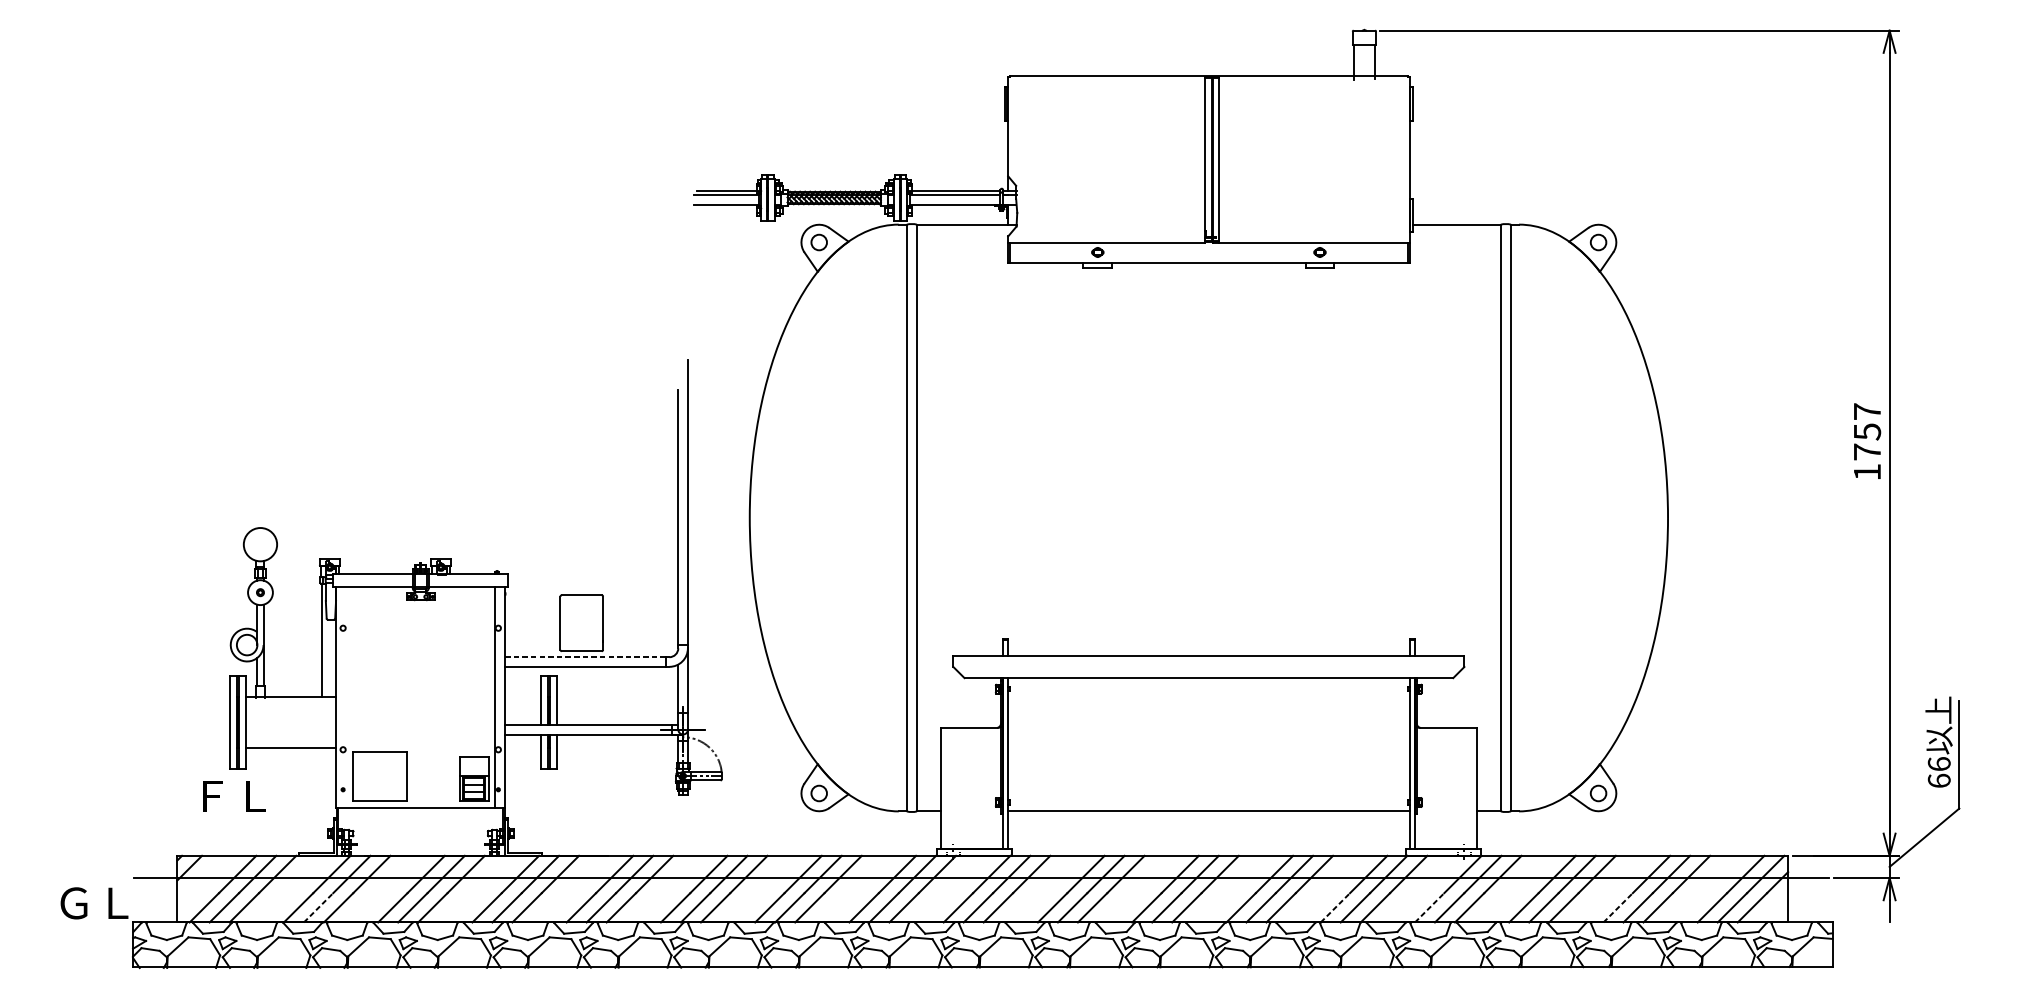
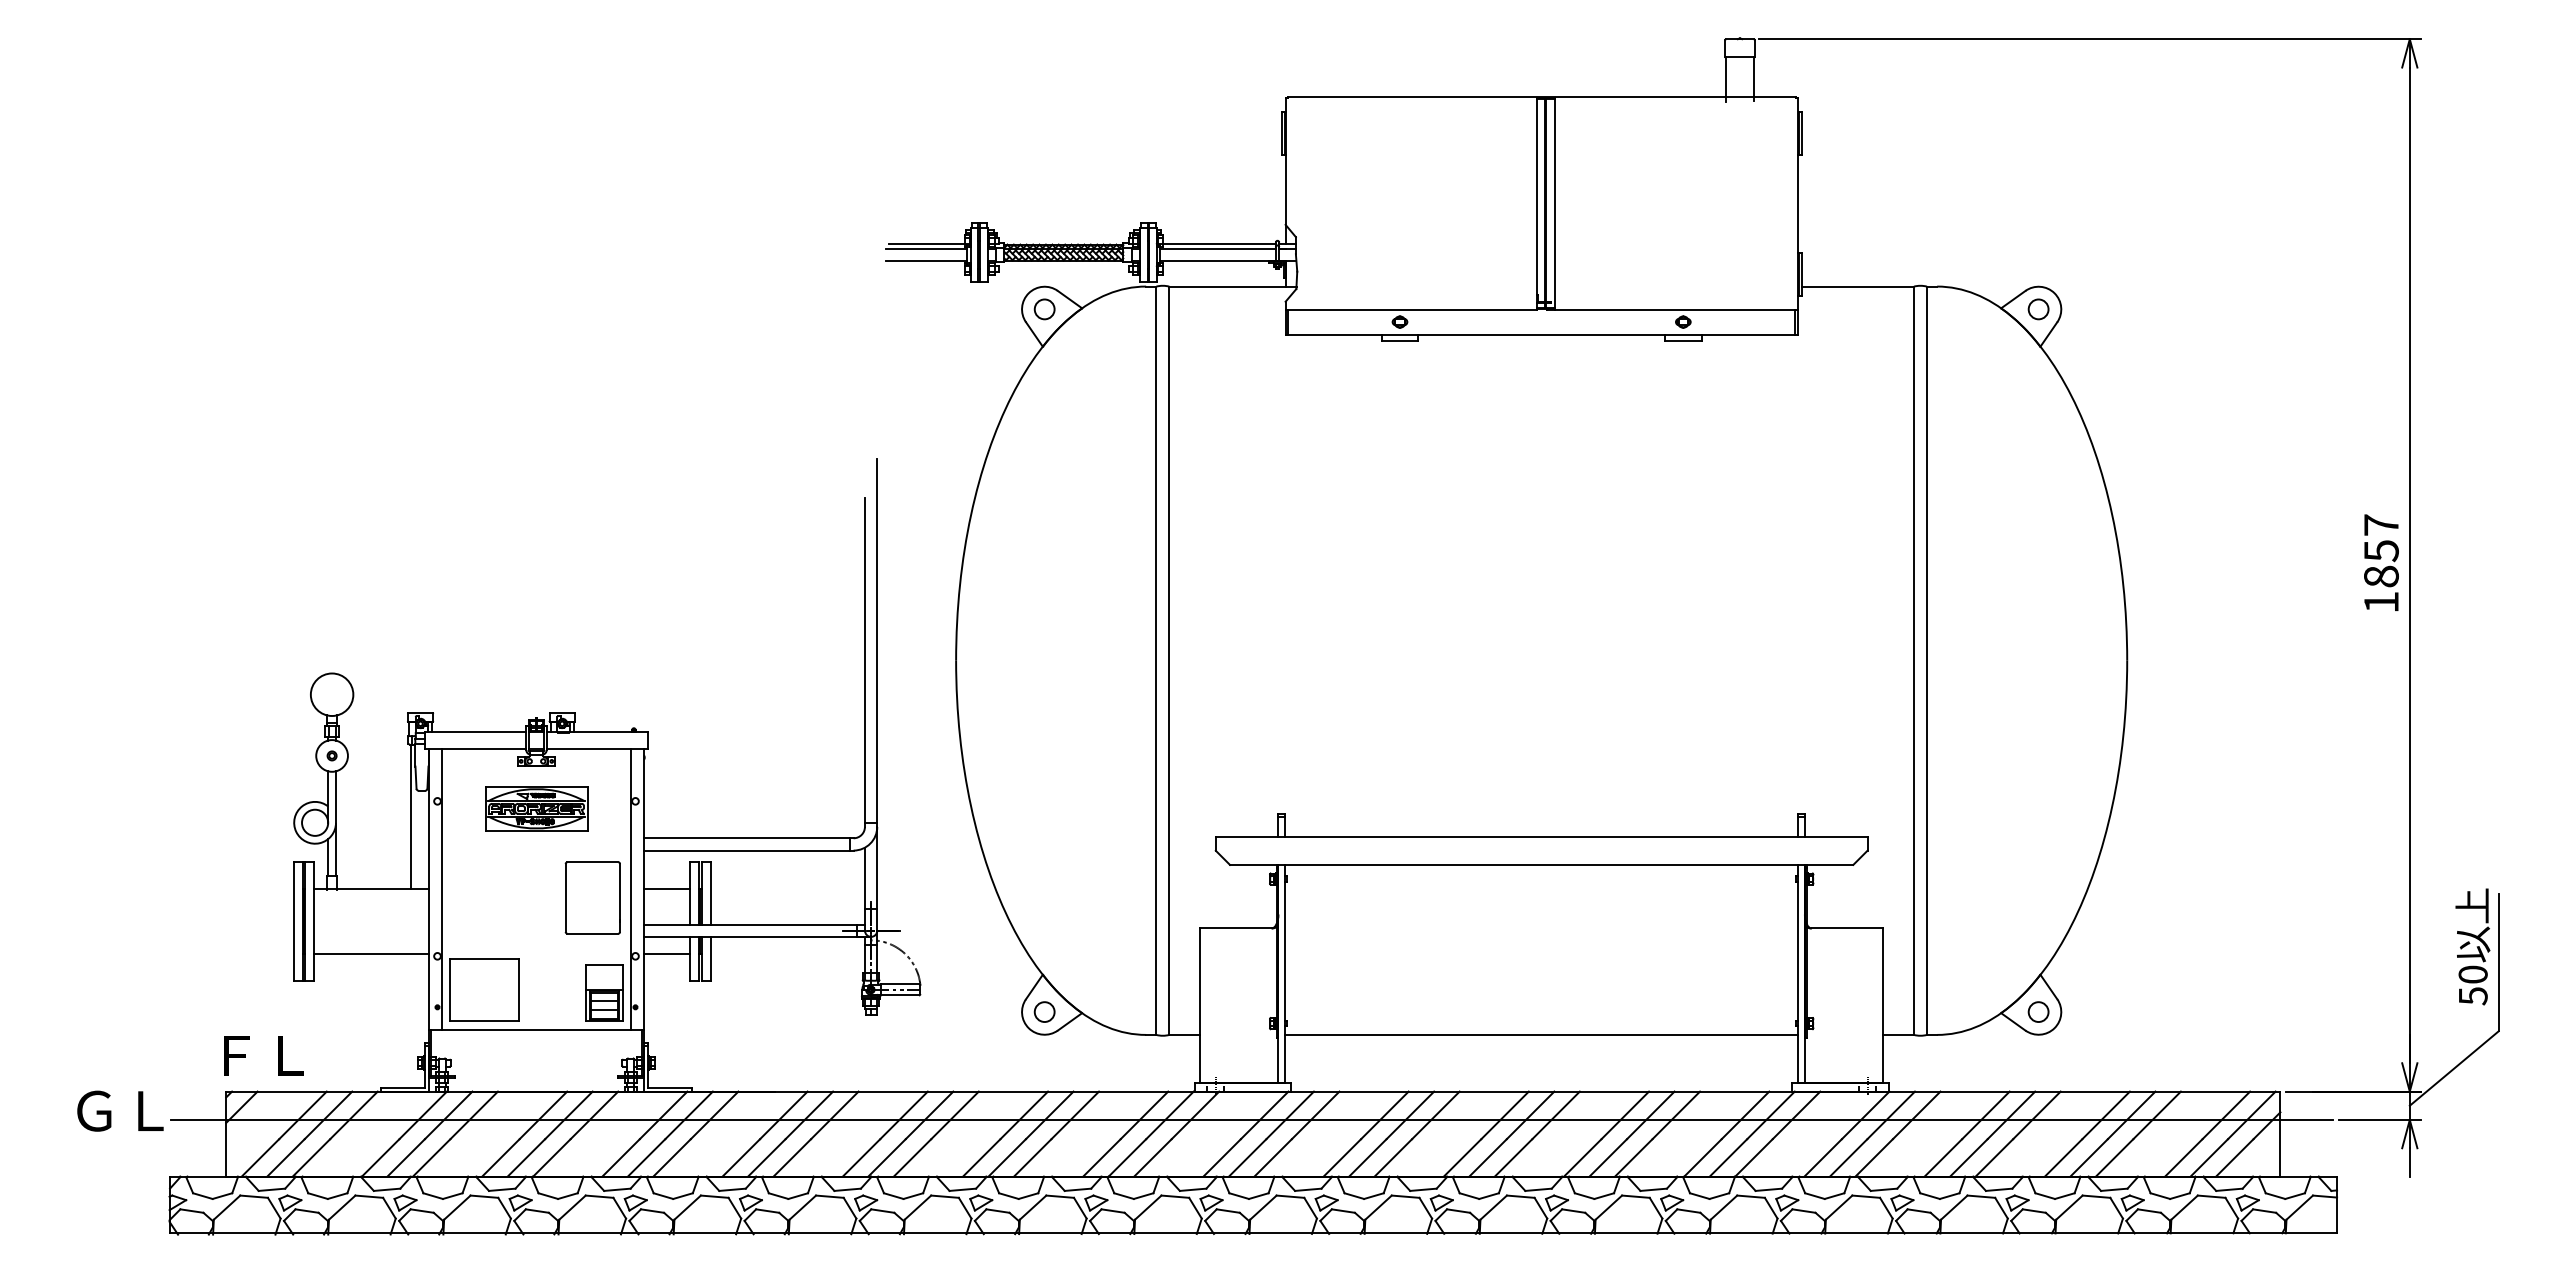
text: (1867, 451) -> (2381, 576), 1757 -> 1857
part: (581, 622) -> (592, 897), moved
part: (420, 633) -> (536, 808), added
line: (585, 657) -> (746, 838), dashed -> solid
line: (346, 697) -> (441, 889), added
line: (523, 697) -> (667, 889), added
line: (523, 748) -> (667, 954), added
text: (1938, 772) -> (2472, 985), 66 -> 50
text: (234, 796) -> (263, 1055), moved
text: (94, 902) -> (120, 1110), moved
line: (318, 907) -> (406, 1157), dashed -> solid
line: (1335, 907) -> (1703, 1157), dashed -> solid
line: (1429, 907) -> (1823, 1157), dashed -> solid
line: (1618, 907) -> (2063, 1157), dashed -> solid

